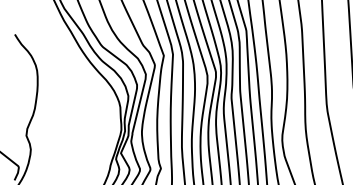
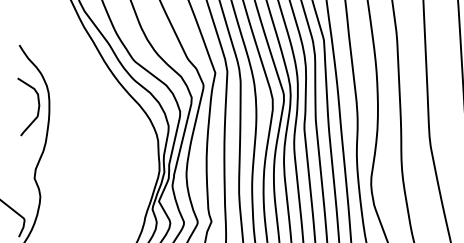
curve: (28, 83) -> (37, 109), added

